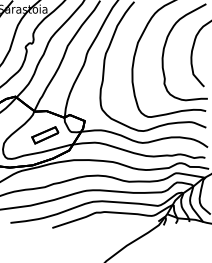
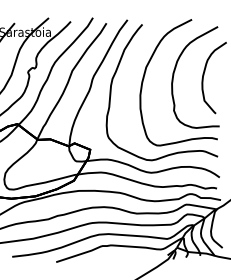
part: (45, 135) -> (48, 164), removed

